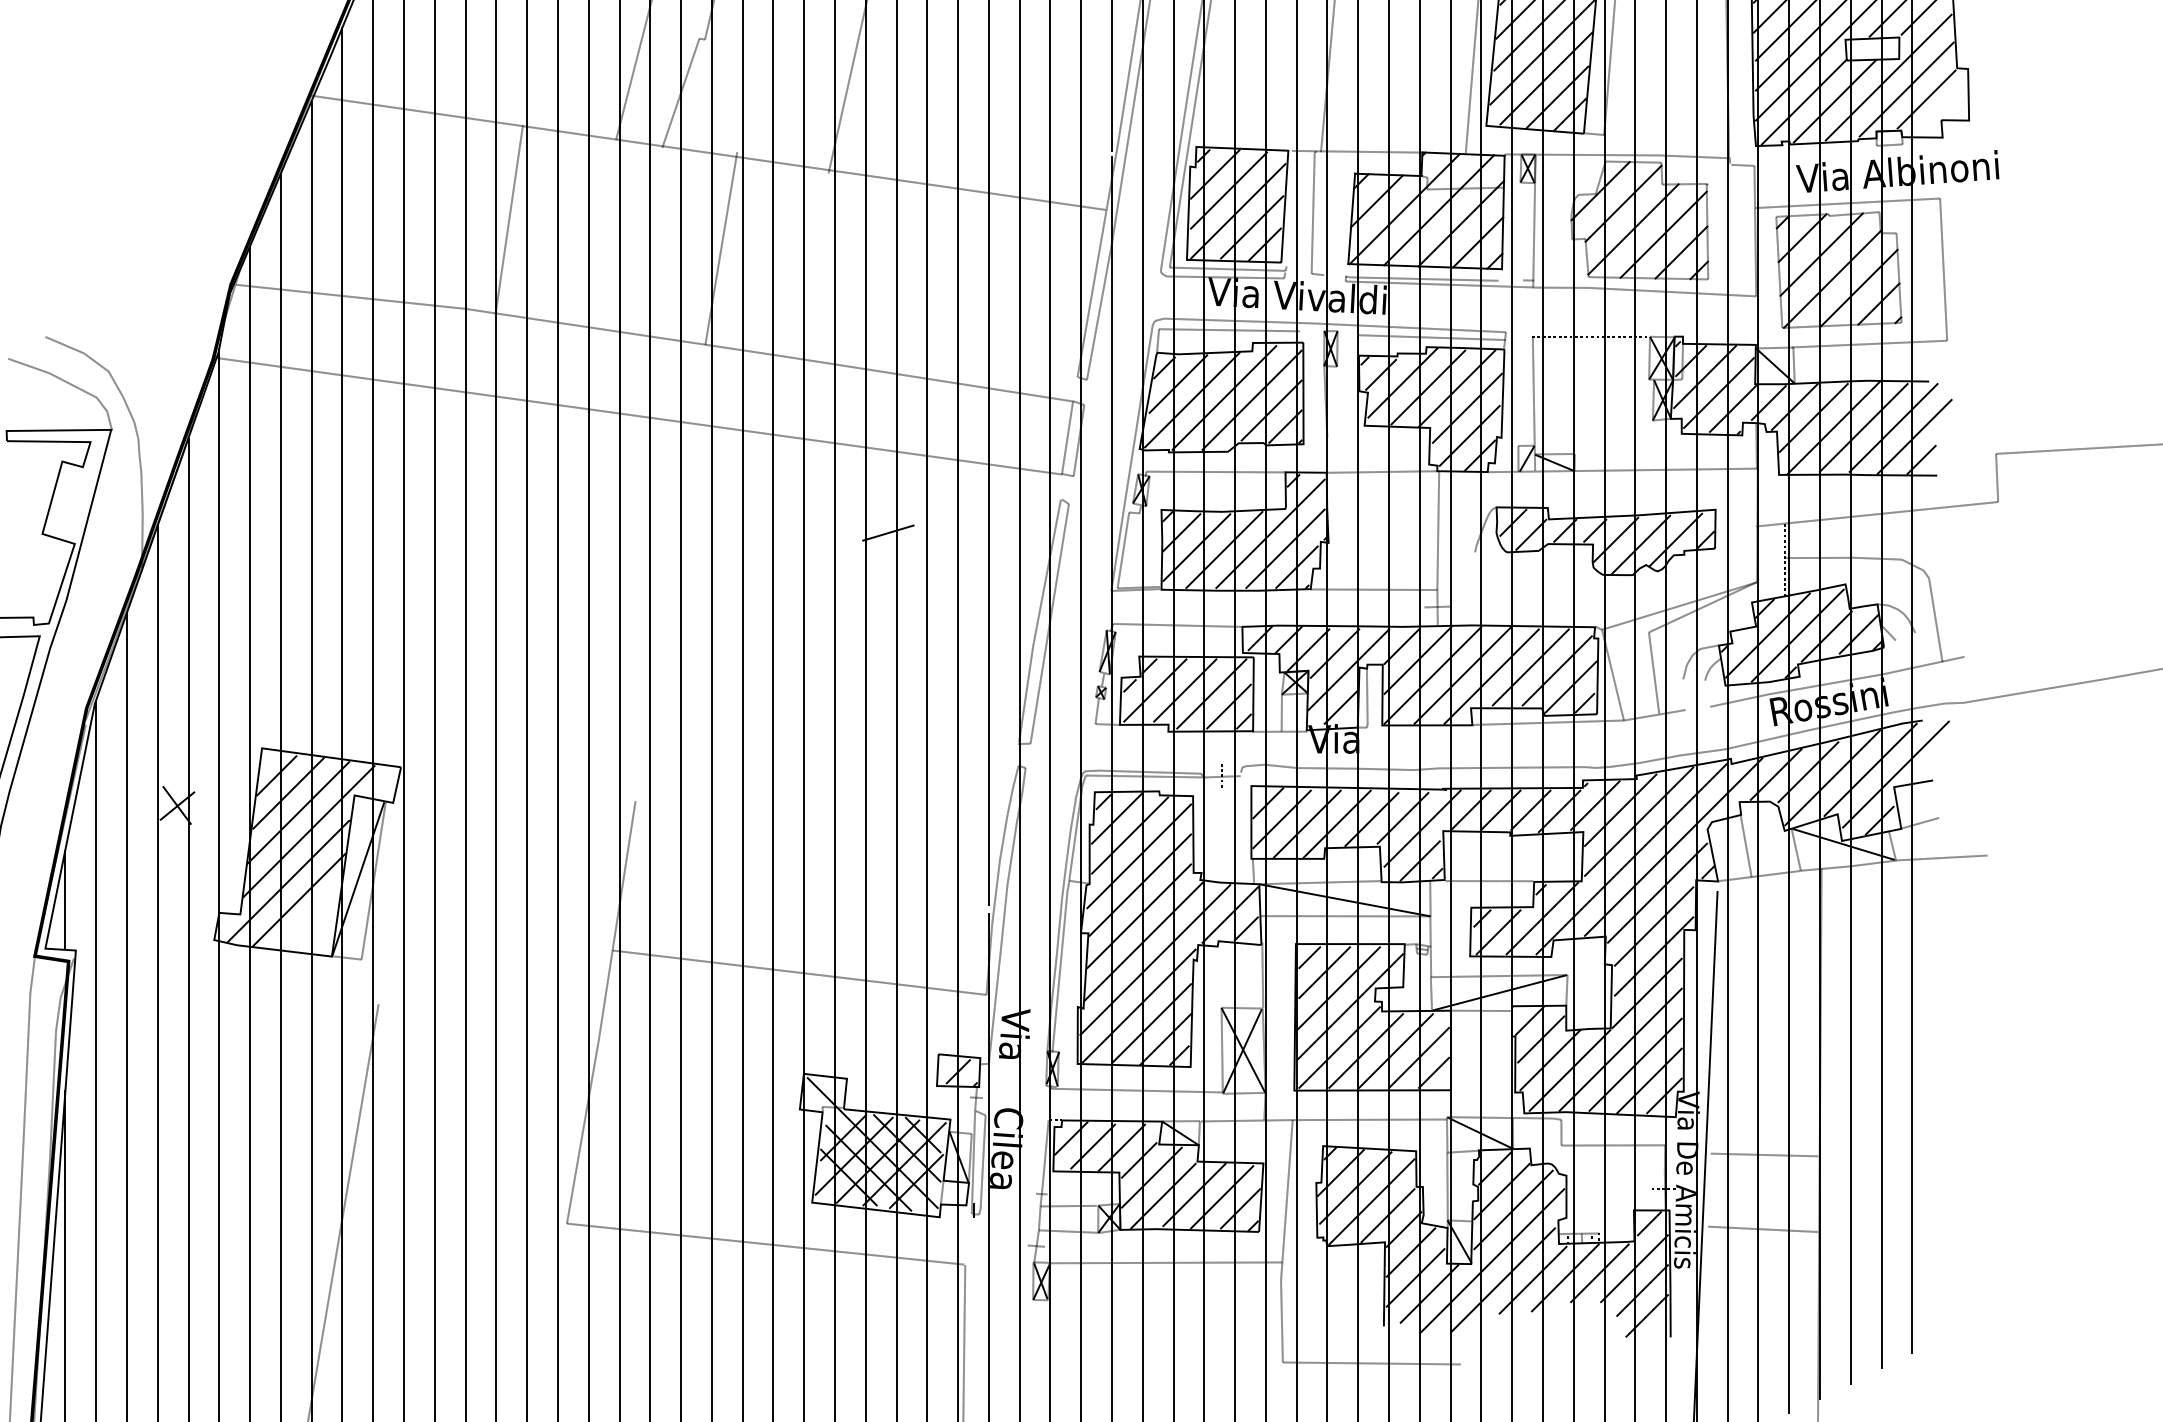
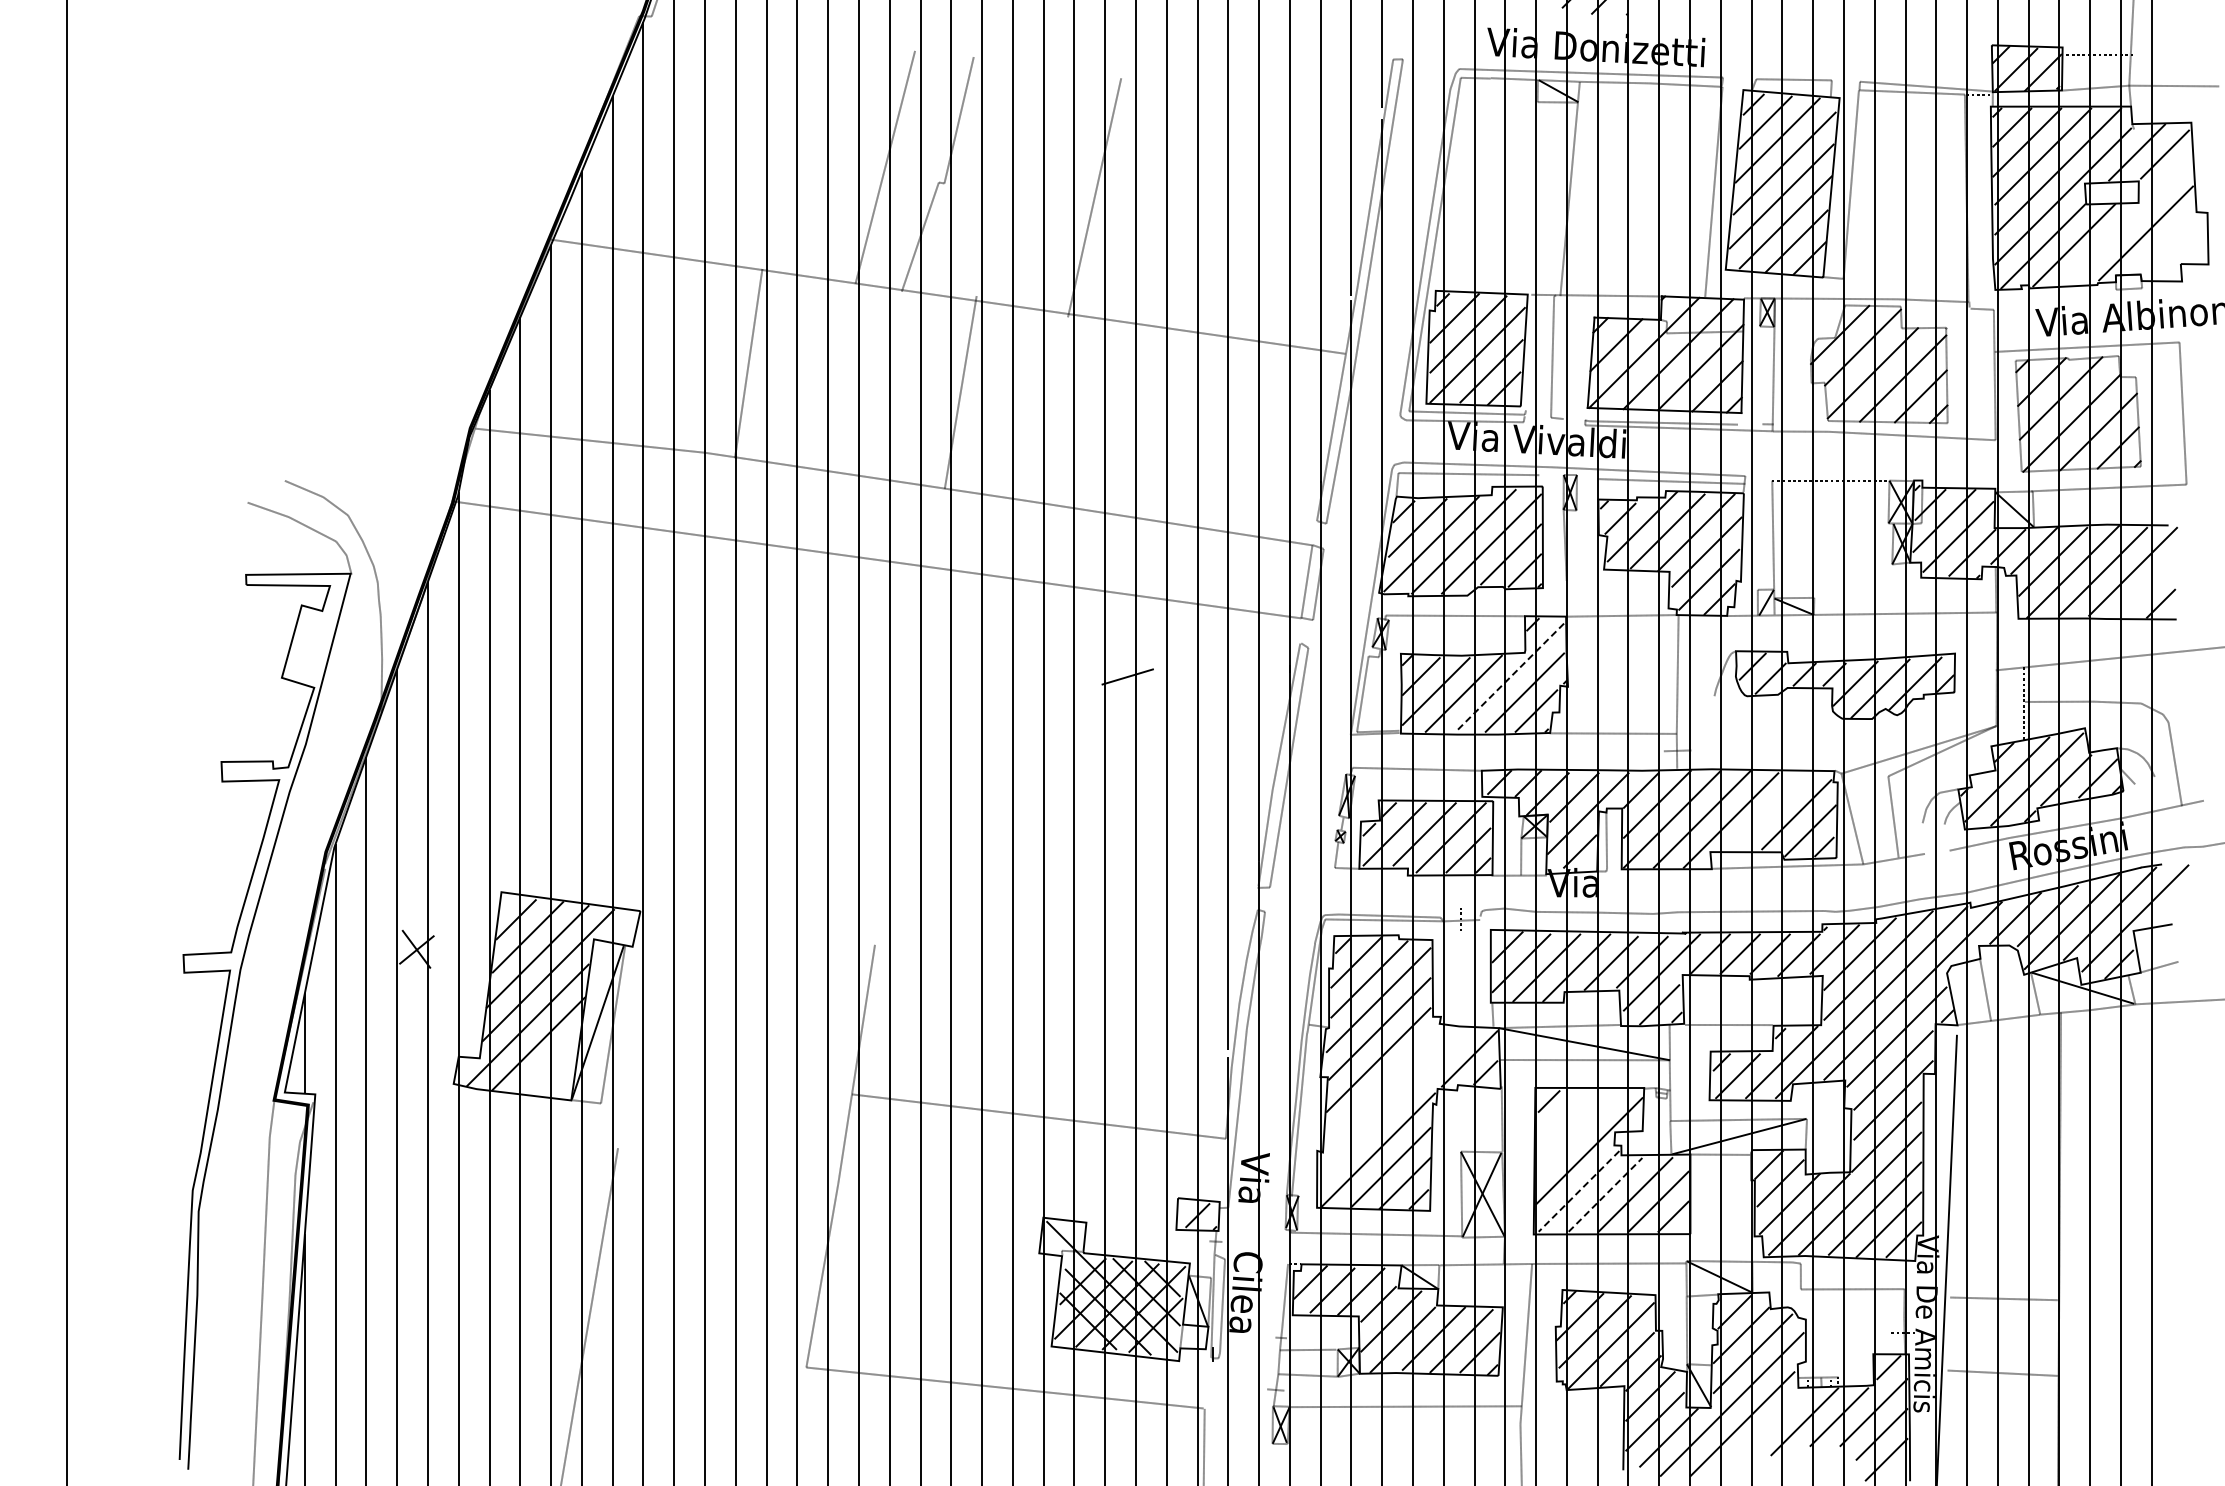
line: (1889, 77) -> (2128, 221), removed
line: (1926, 99) -> (2165, 243), removed
line: (1915, 436) -> (2154, 580), removed
line: (1270, 533) -> (1509, 677), solid -> dashed
line: (1531, 667) -> (1770, 811), removed
line: (1144, 941) -> (1383, 1085), removed
line: (1155, 959) -> (1394, 1103), removed
line: (1324, 972) -> (1563, 1116), removed
line: (1338, 988) -> (1577, 1132), removed
line: (1339, 1047) -> (1578, 1191), solid -> dashed
line: (1366, 1050) -> (1605, 1194), solid -> dashed
line: (1533, 1279) -> (1772, 1423), removed

